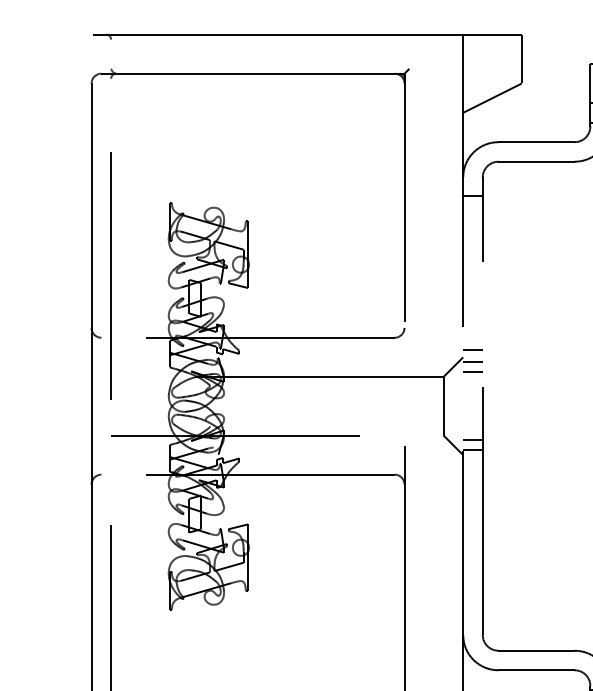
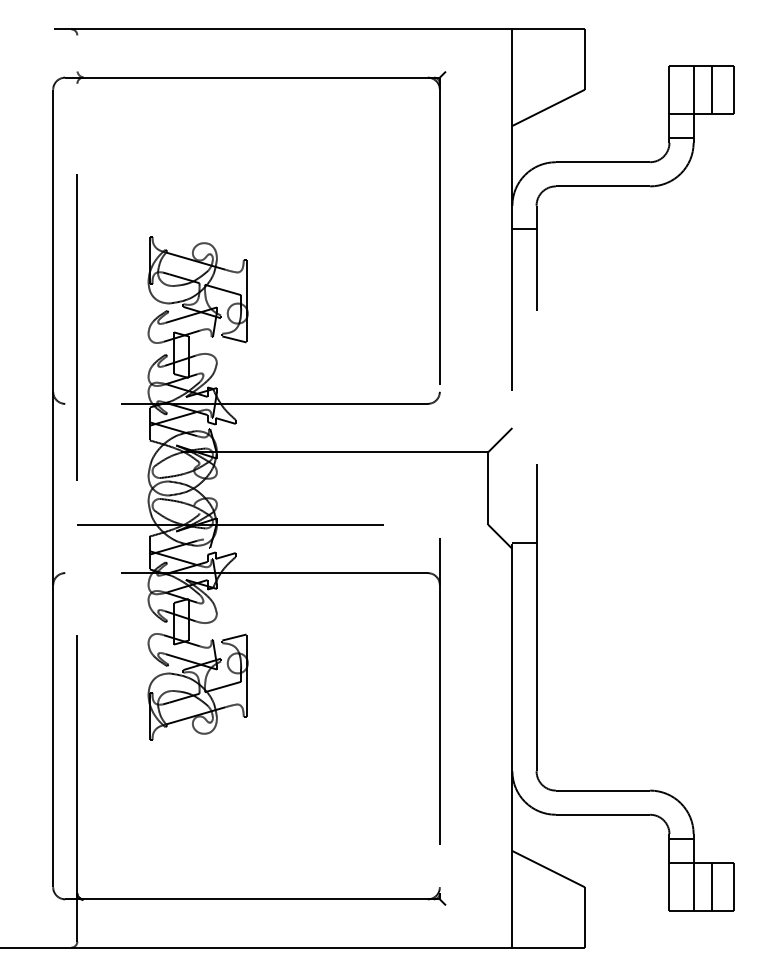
line: (473, 349) -> (524, 418), removed
line: (473, 362) -> (524, 434), removed
line: (473, 372) -> (524, 446), removed
line: (473, 440) -> (524, 530), removed

